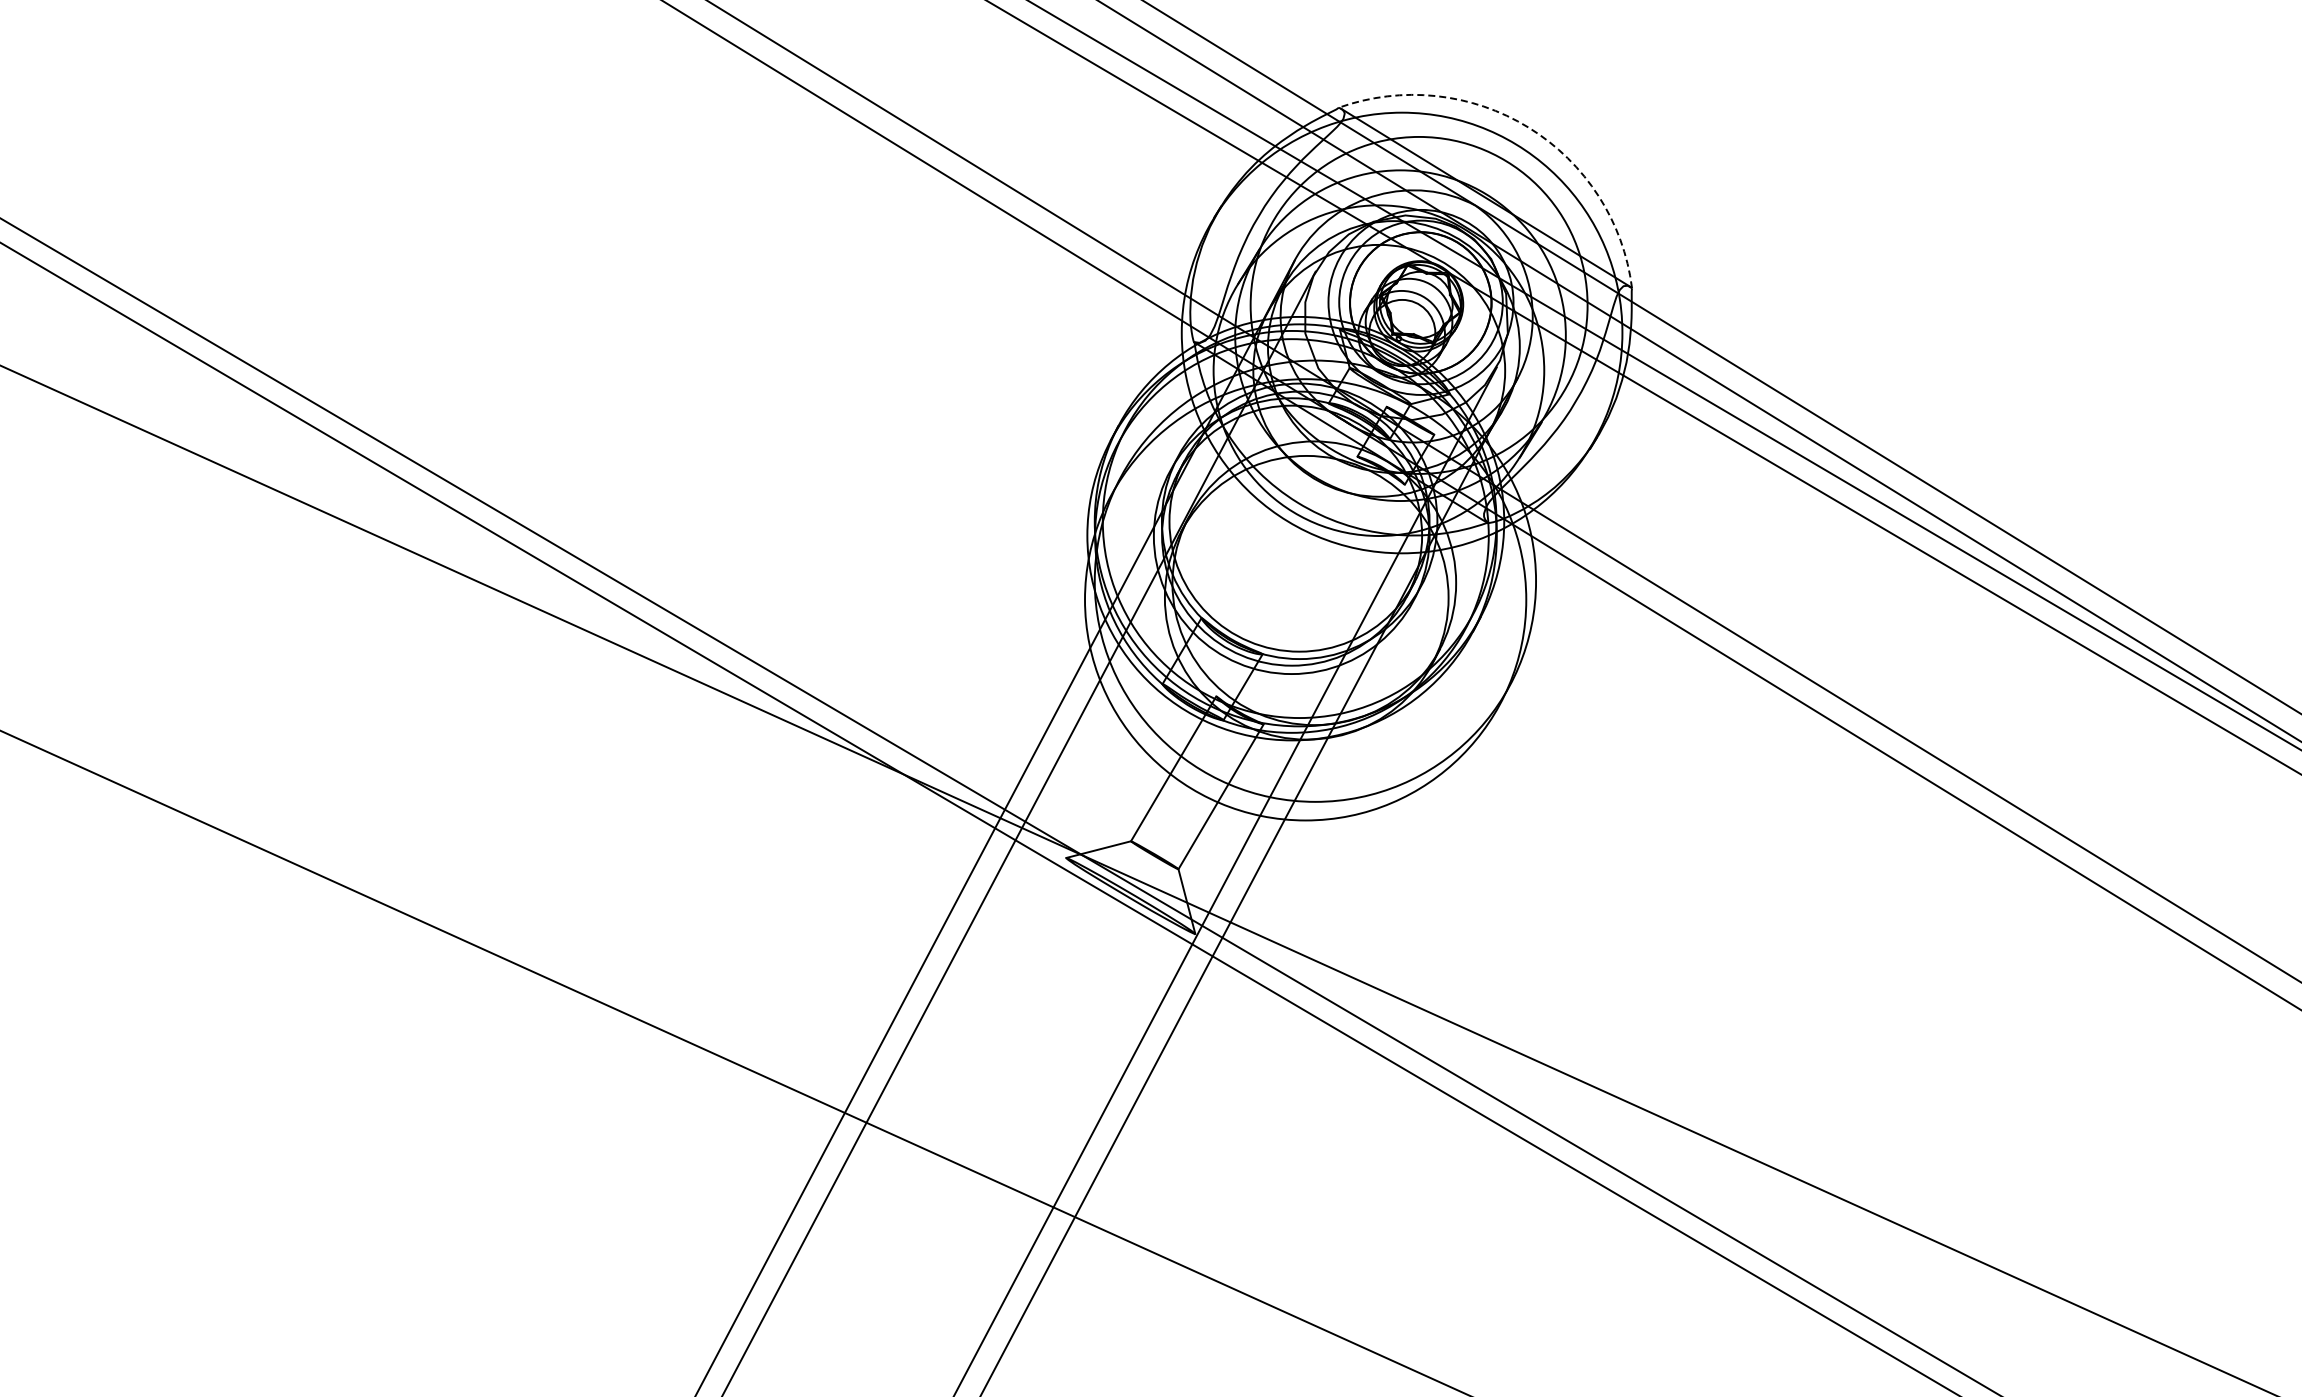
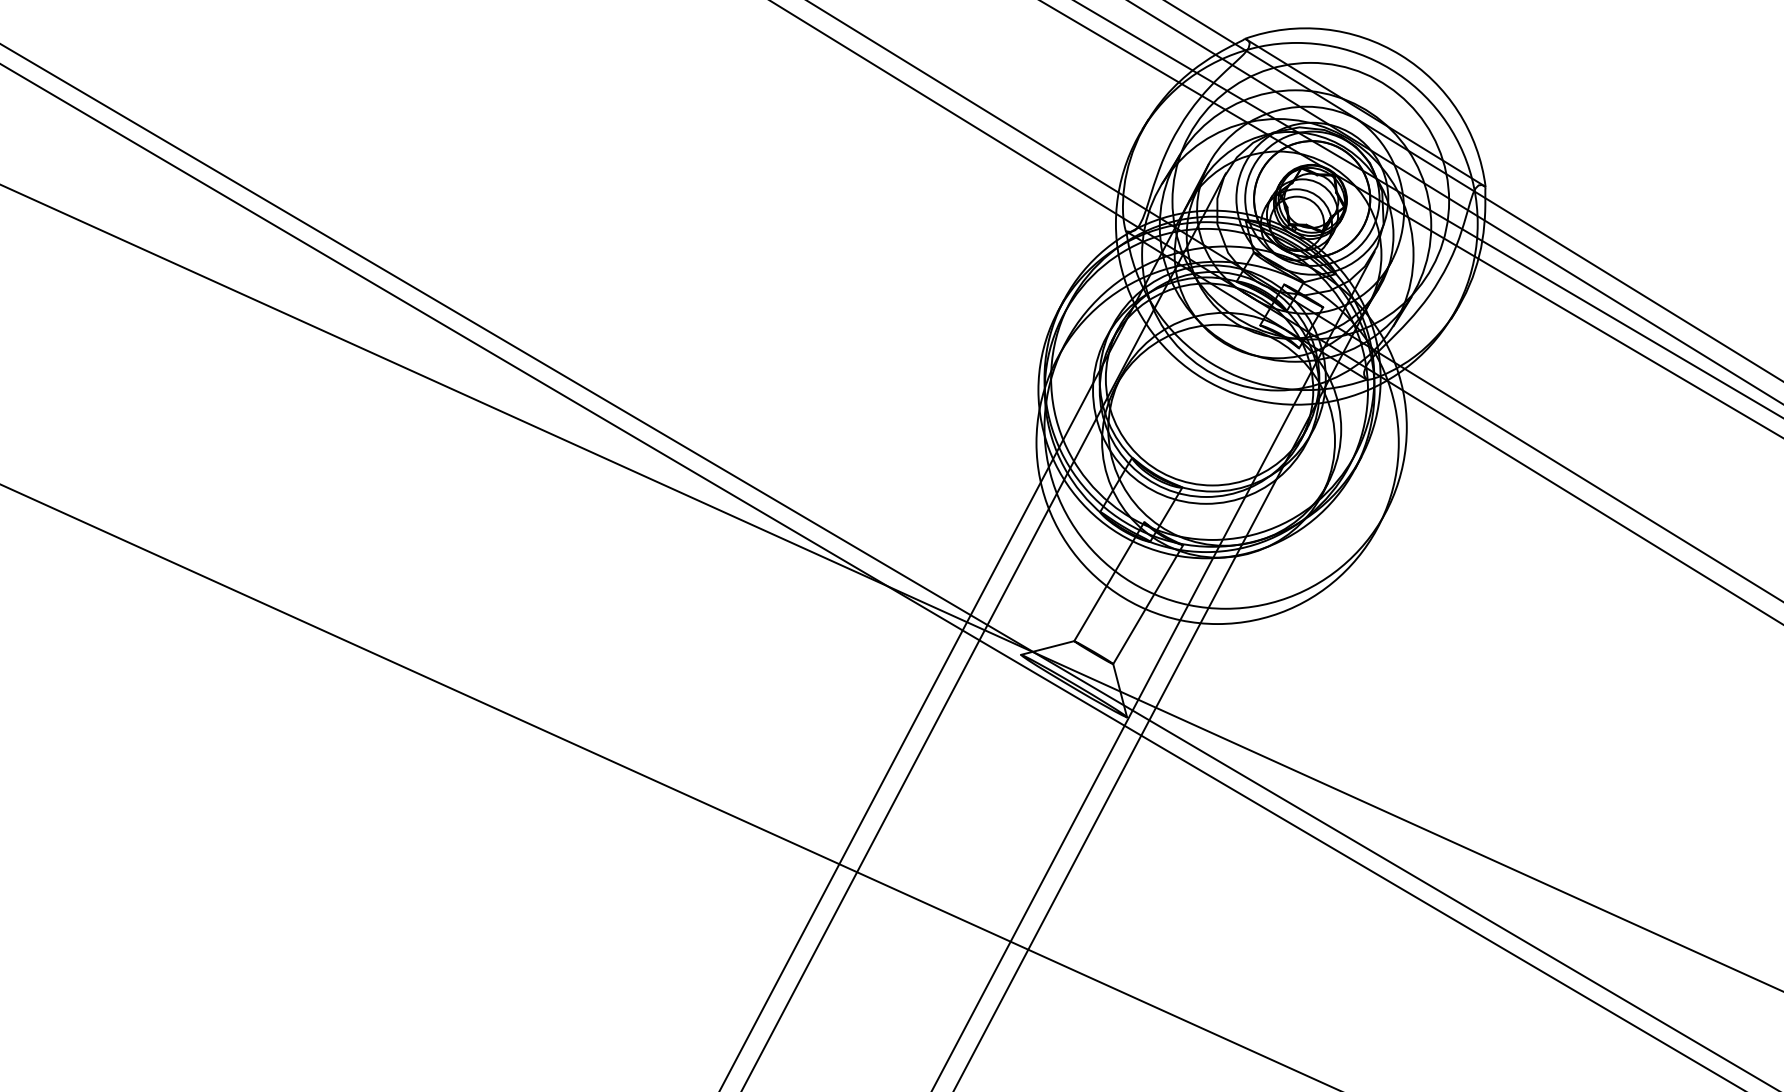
arc: (1528, 127) -> (1400, 55), dashed -> solid

